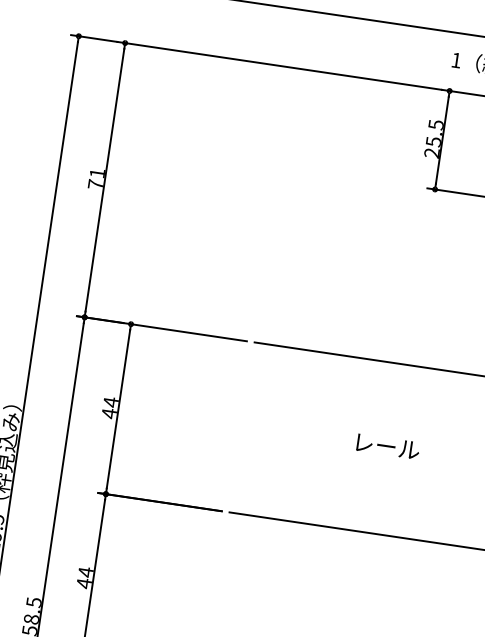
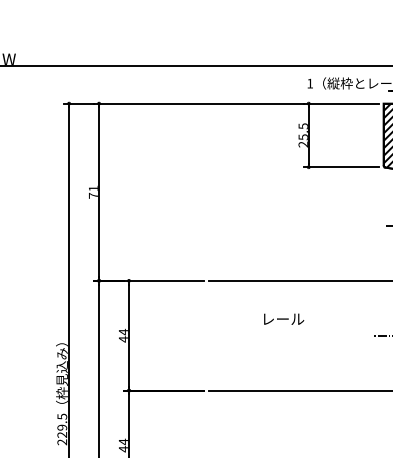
text: (389, 445) -> (284, 318), moved

